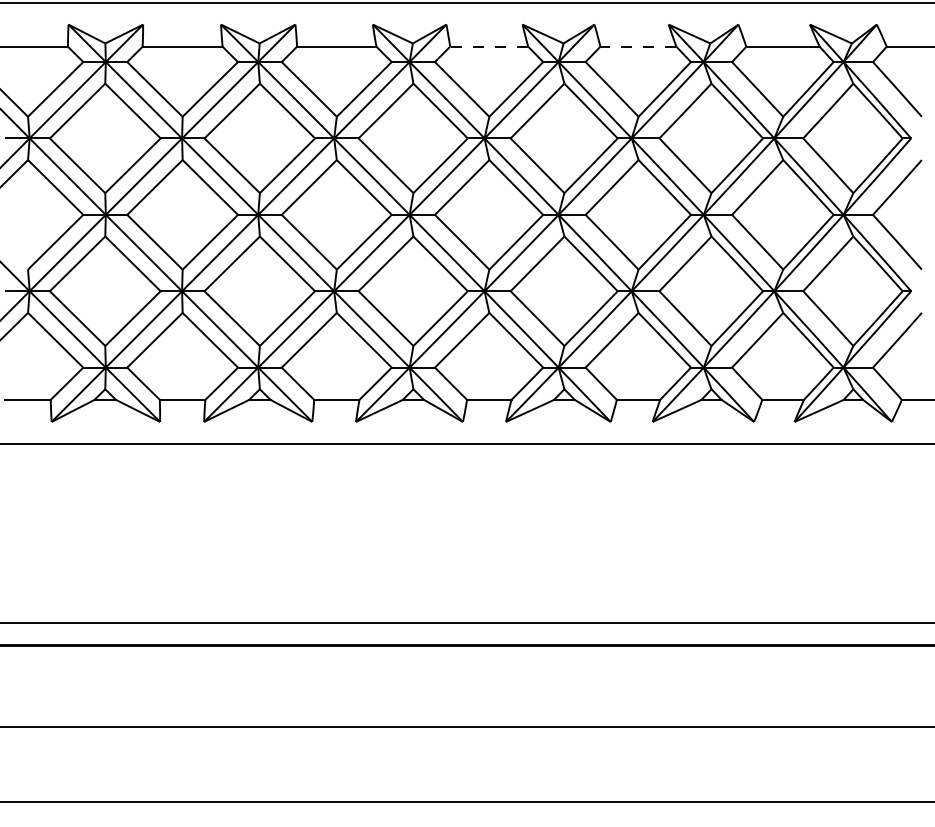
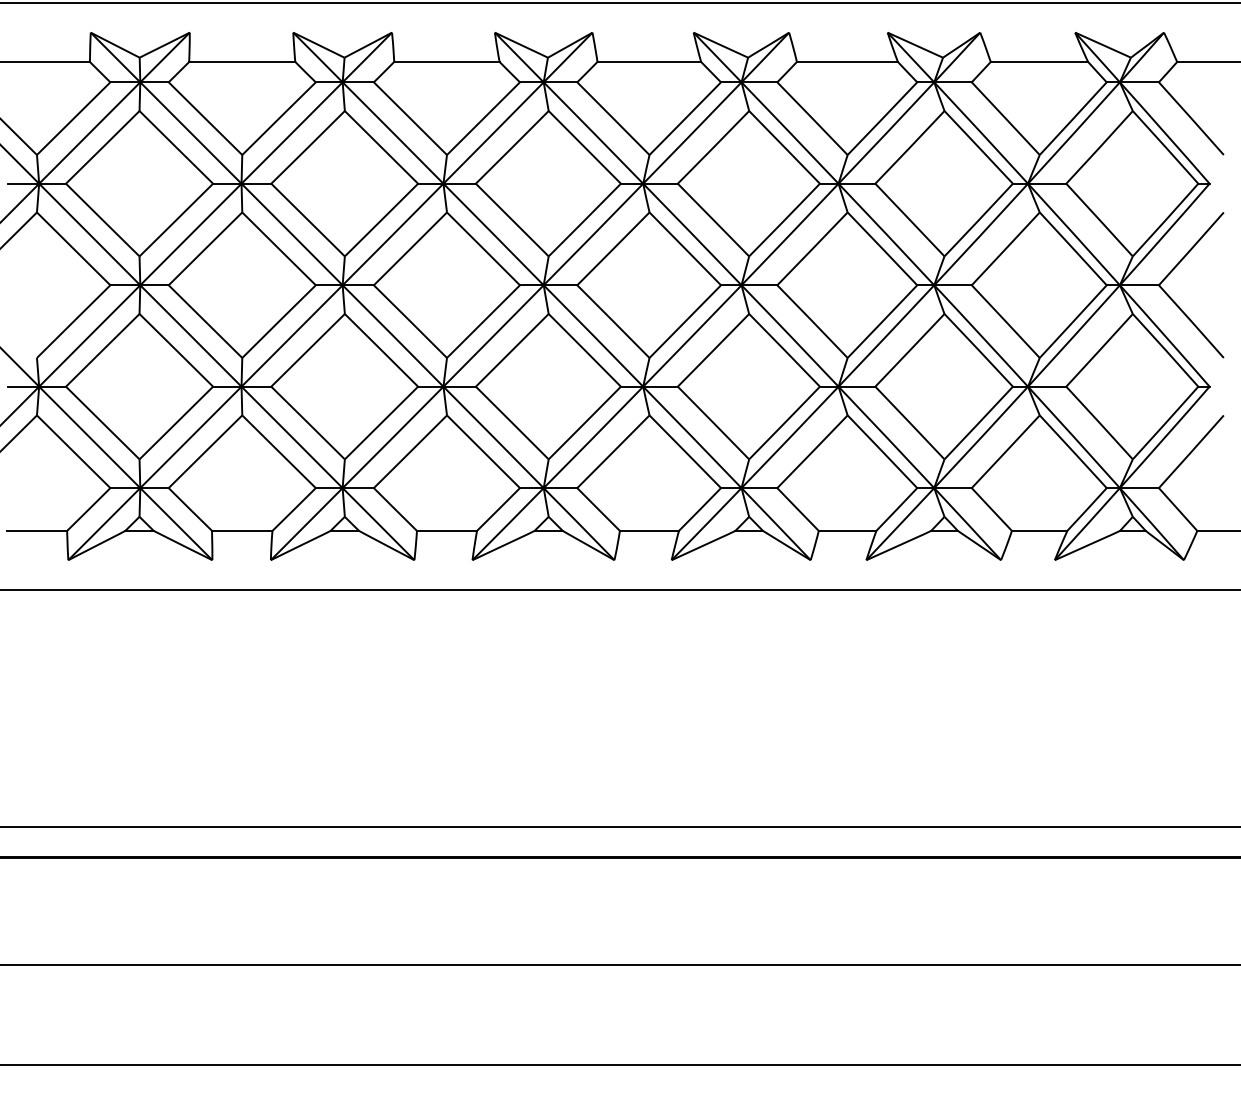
line: (488, 46) -> (648, 61), dashed -> solid
line: (637, 46) -> (846, 61), dashed -> solid

